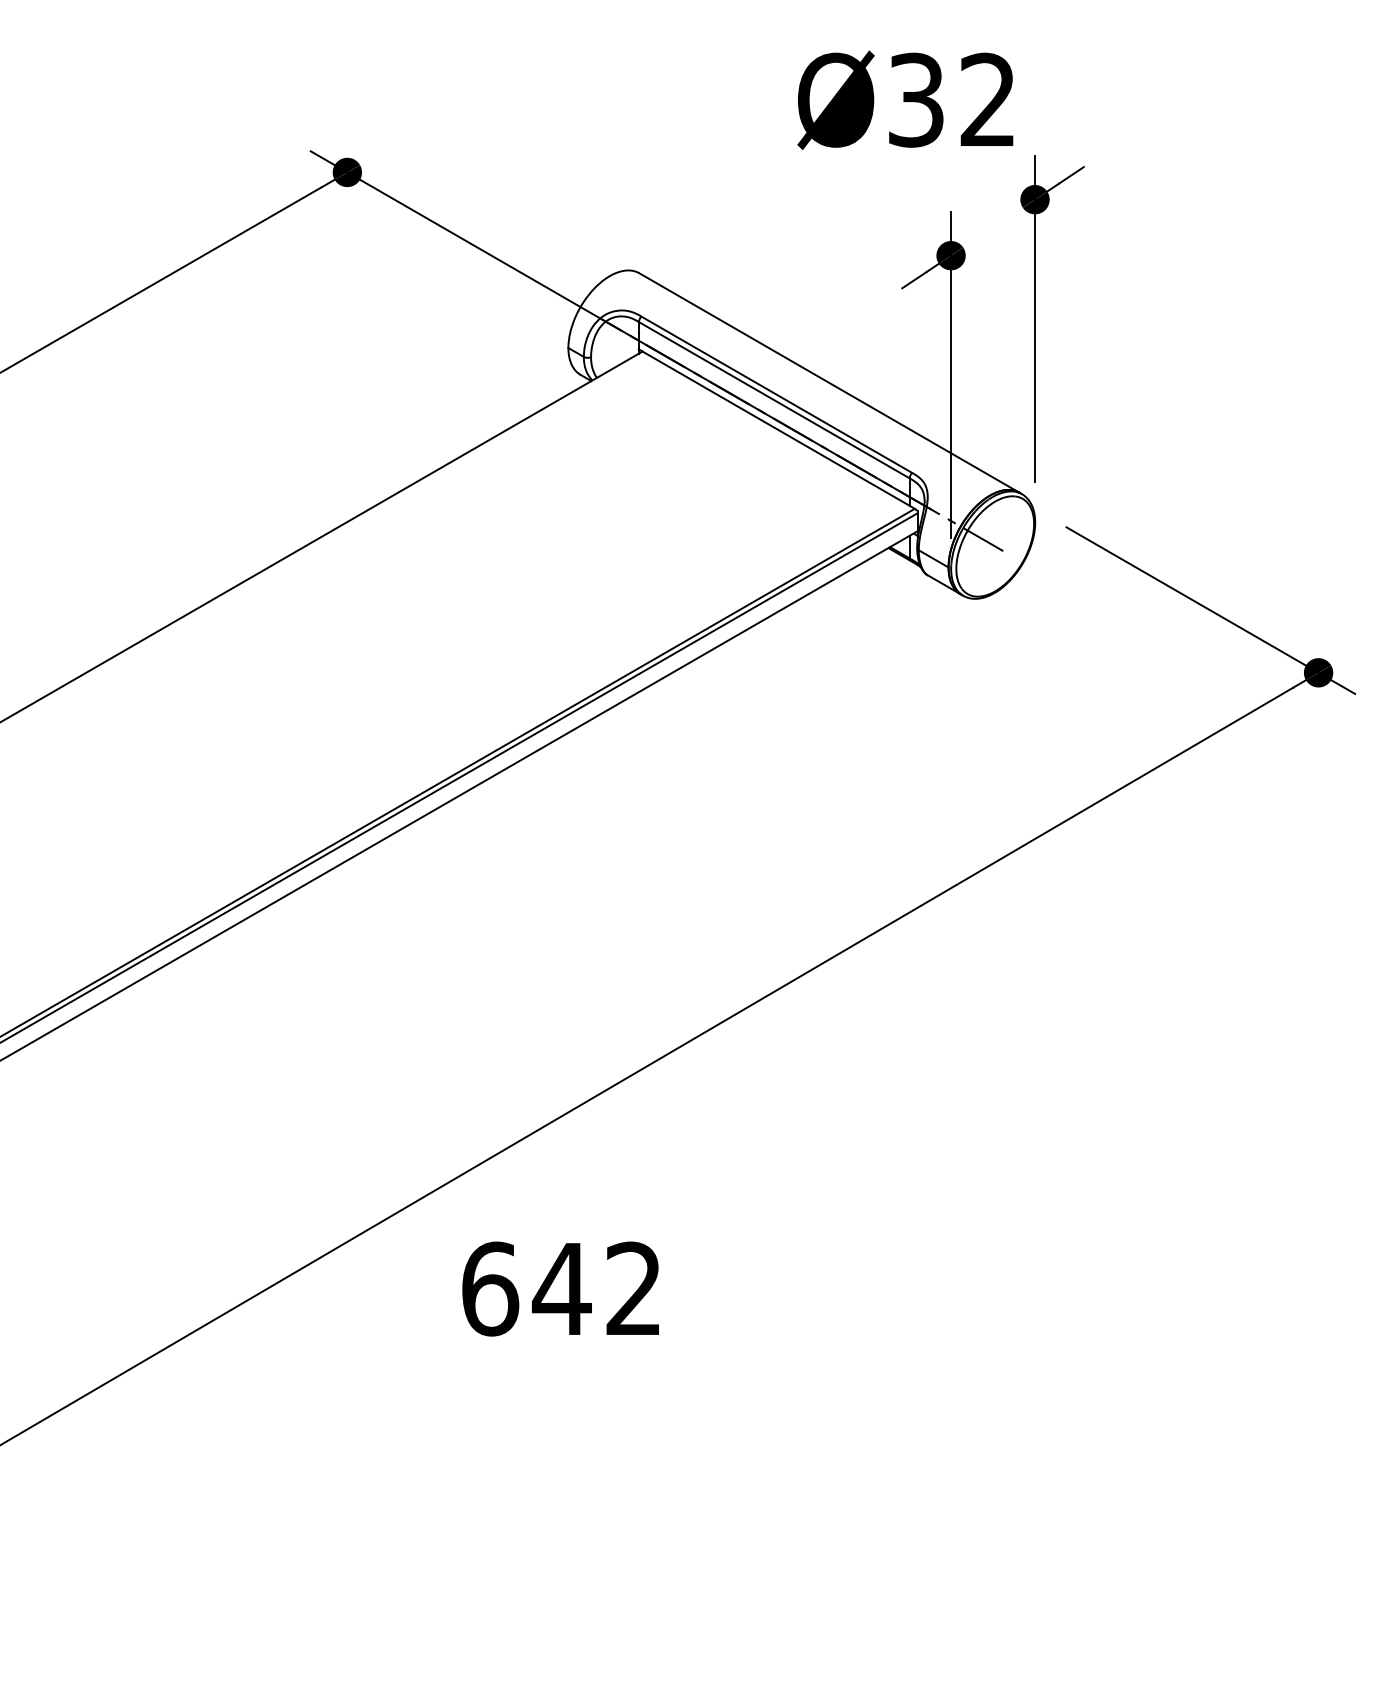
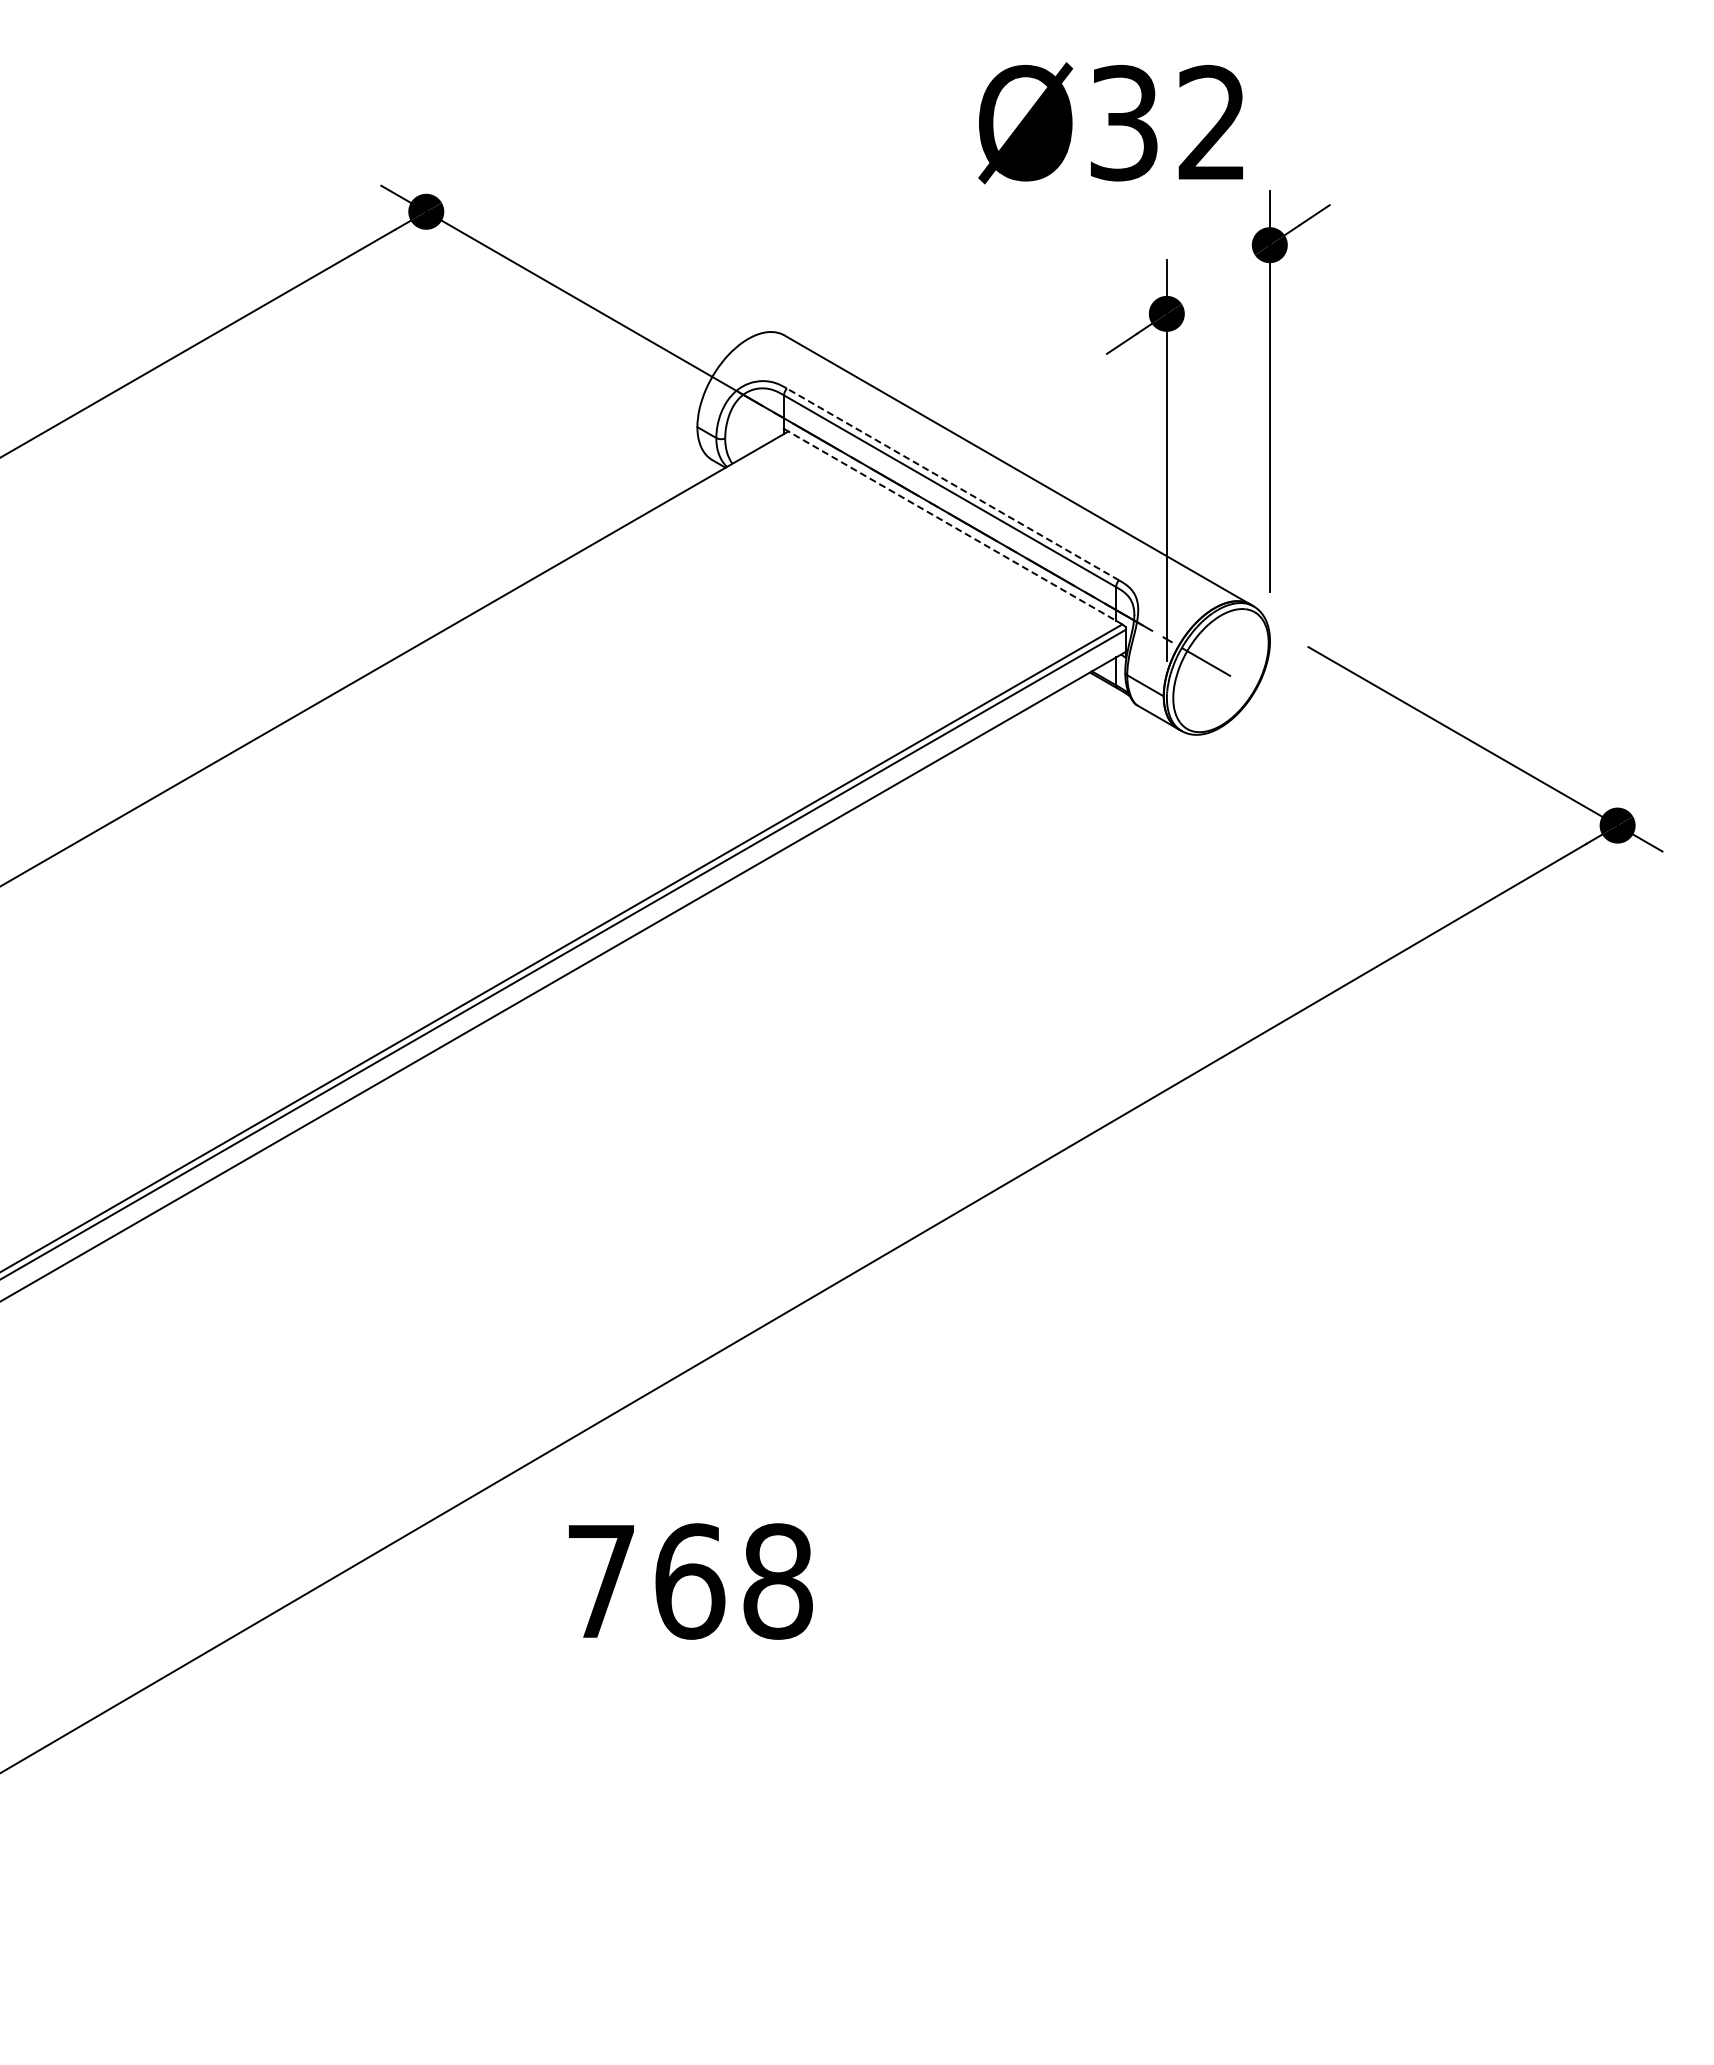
line: (777, 394) -> (953, 484), solid -> dashed
line: (774, 427) -> (950, 524), solid -> dashed
text: (561, 1289) -> (689, 1581), 642 -> 768

